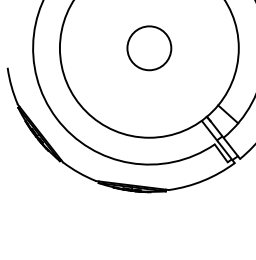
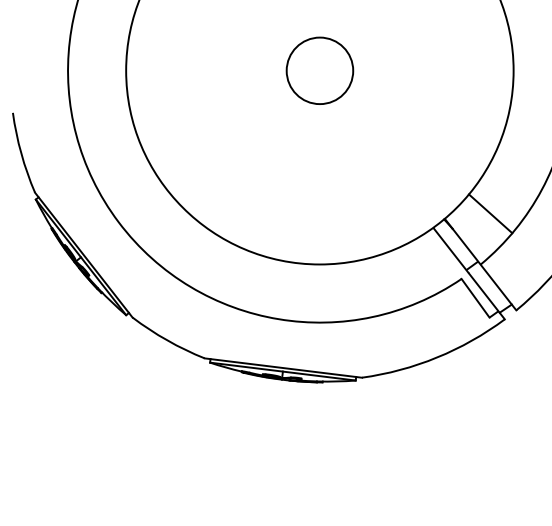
circle: (149, 48) -> (320, 71), size x0.7

